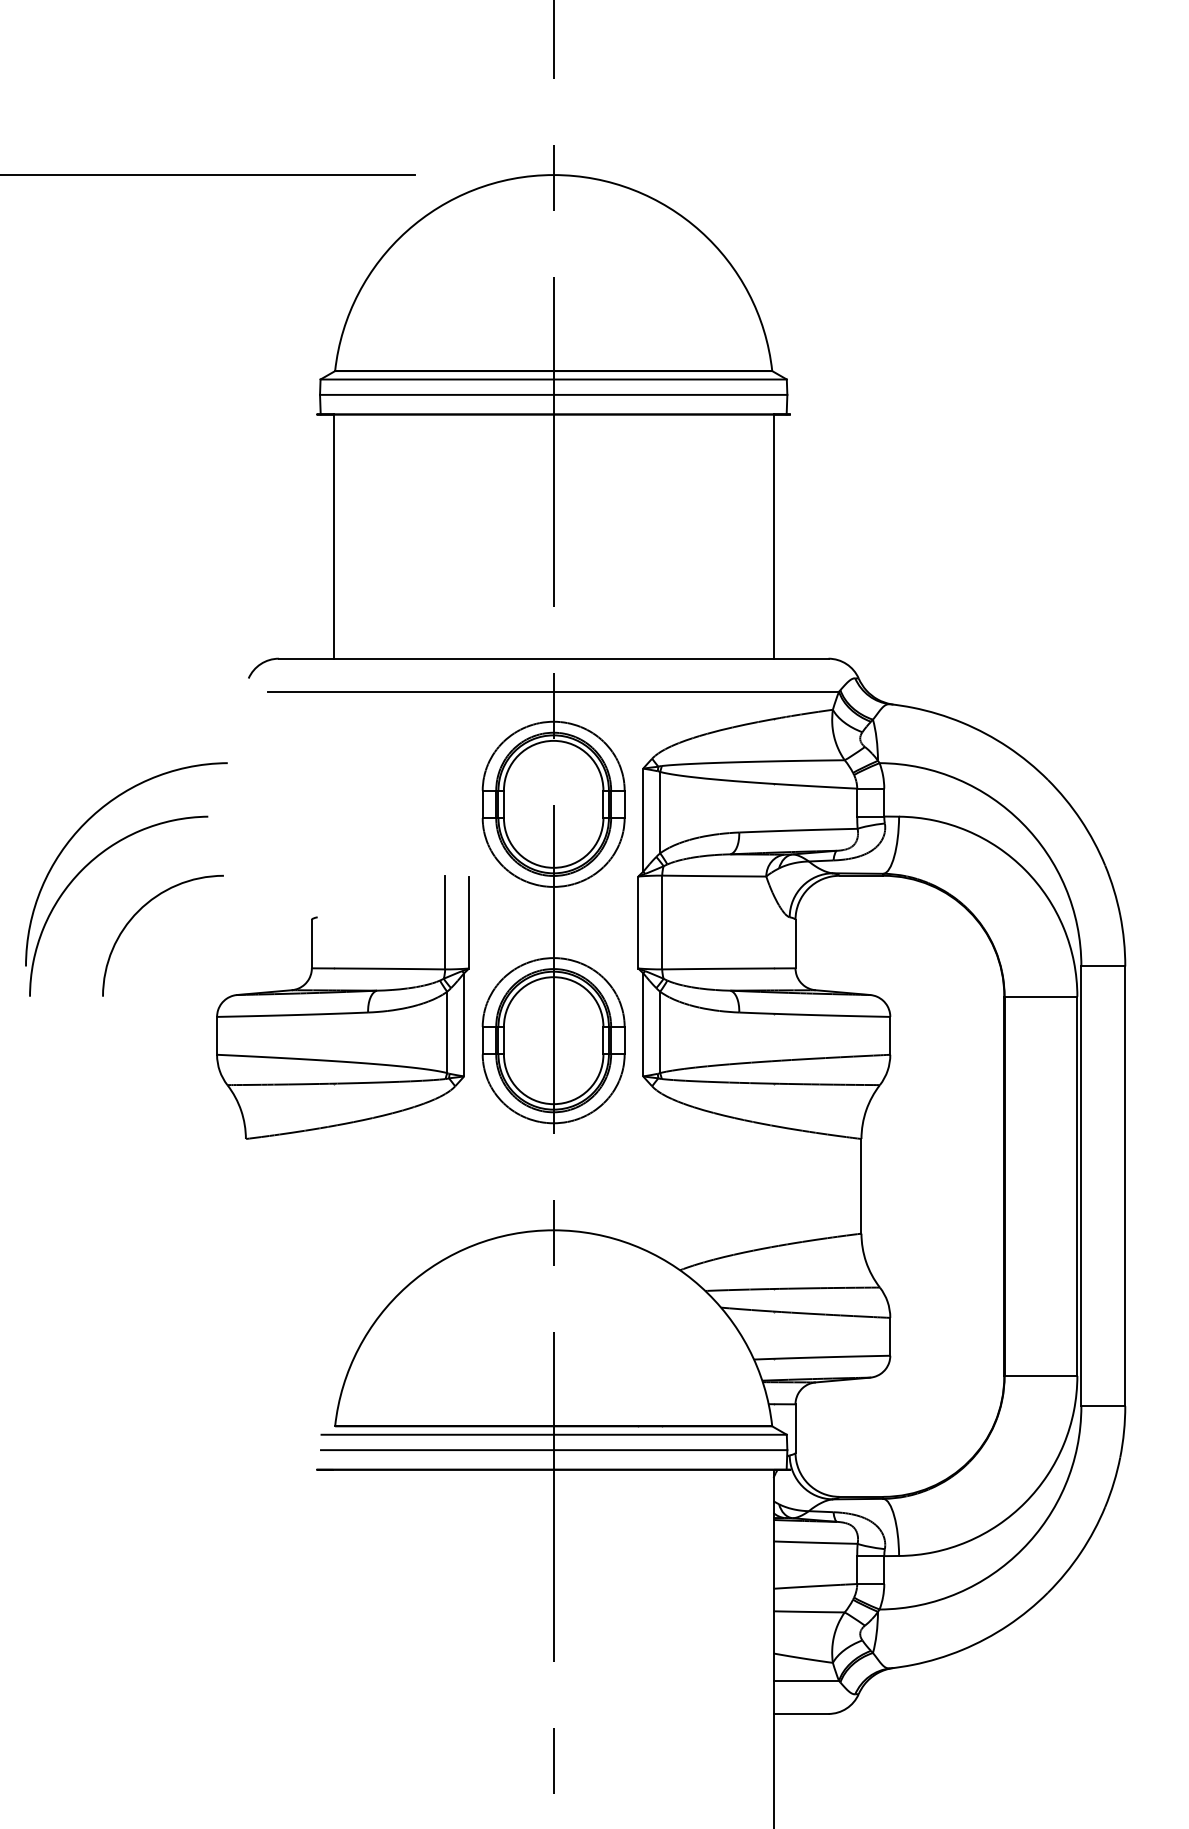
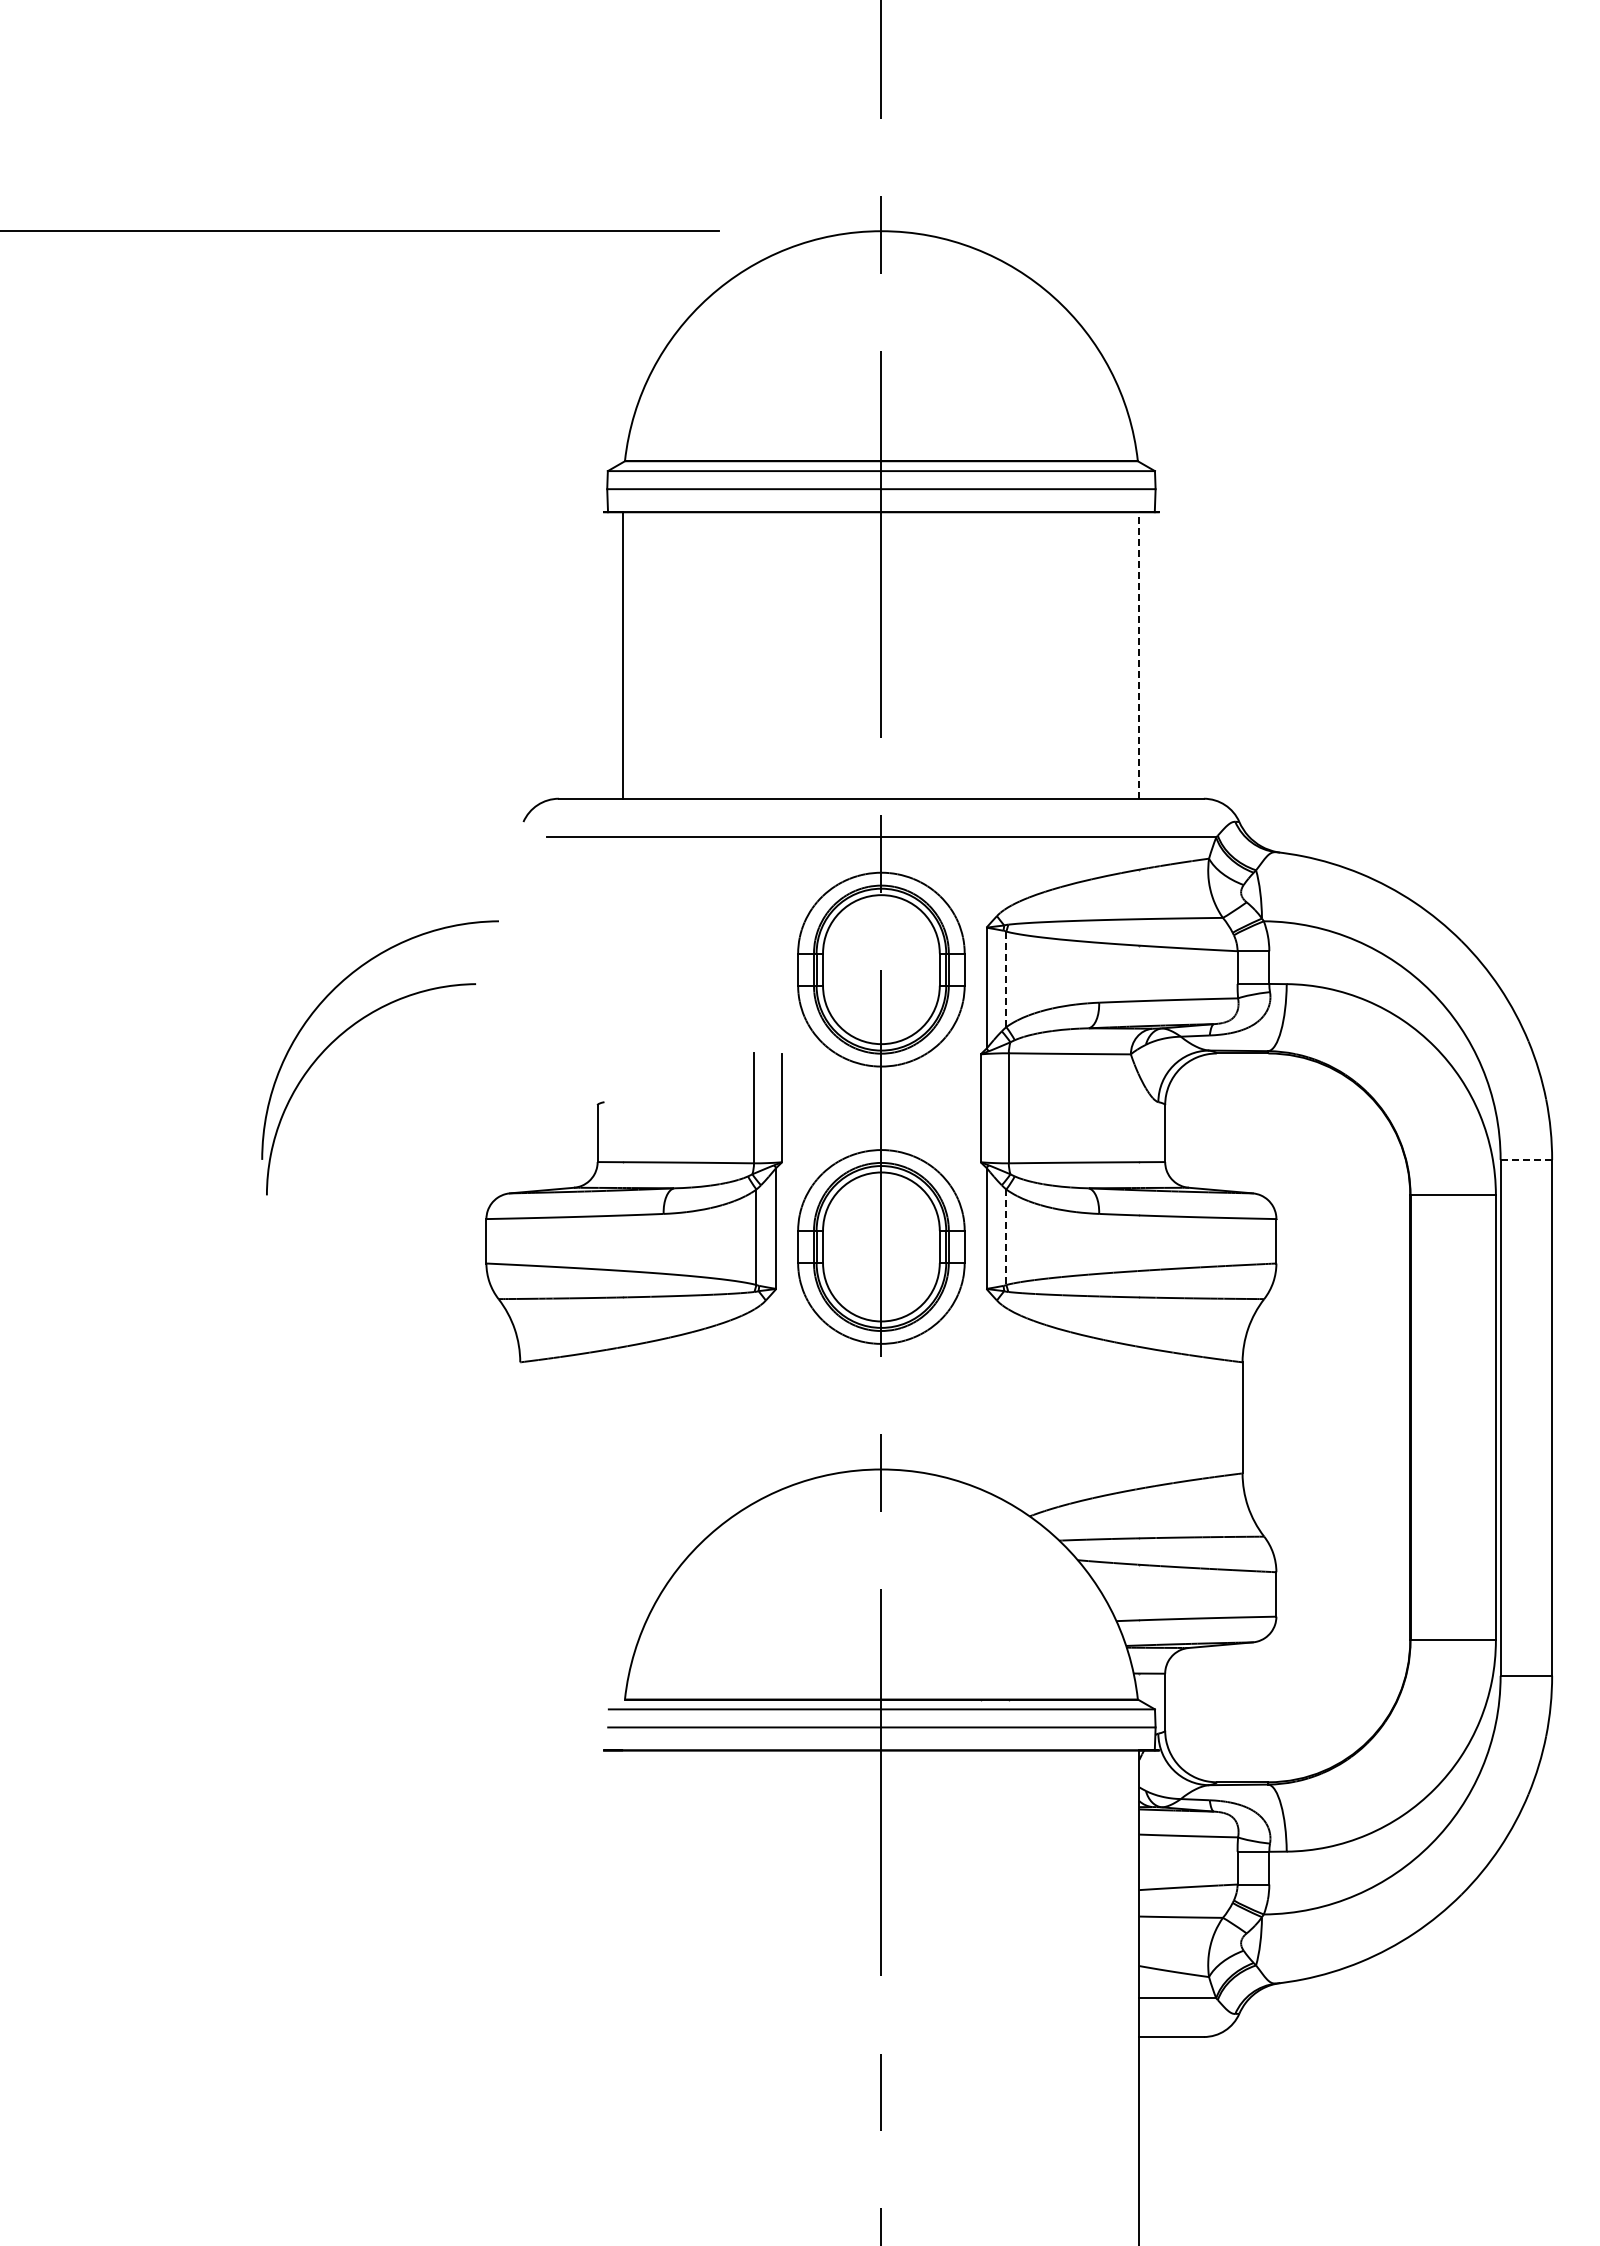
line: (773, 535) -> (1139, 654), solid -> dashed
line: (660, 812) -> (1006, 979), solid -> dashed
arc: (139, 911) -> (395, 1095), removed
line: (1103, 966) -> (1526, 1159), solid -> dashed
line: (660, 1032) -> (1006, 1237), solid -> dashed

